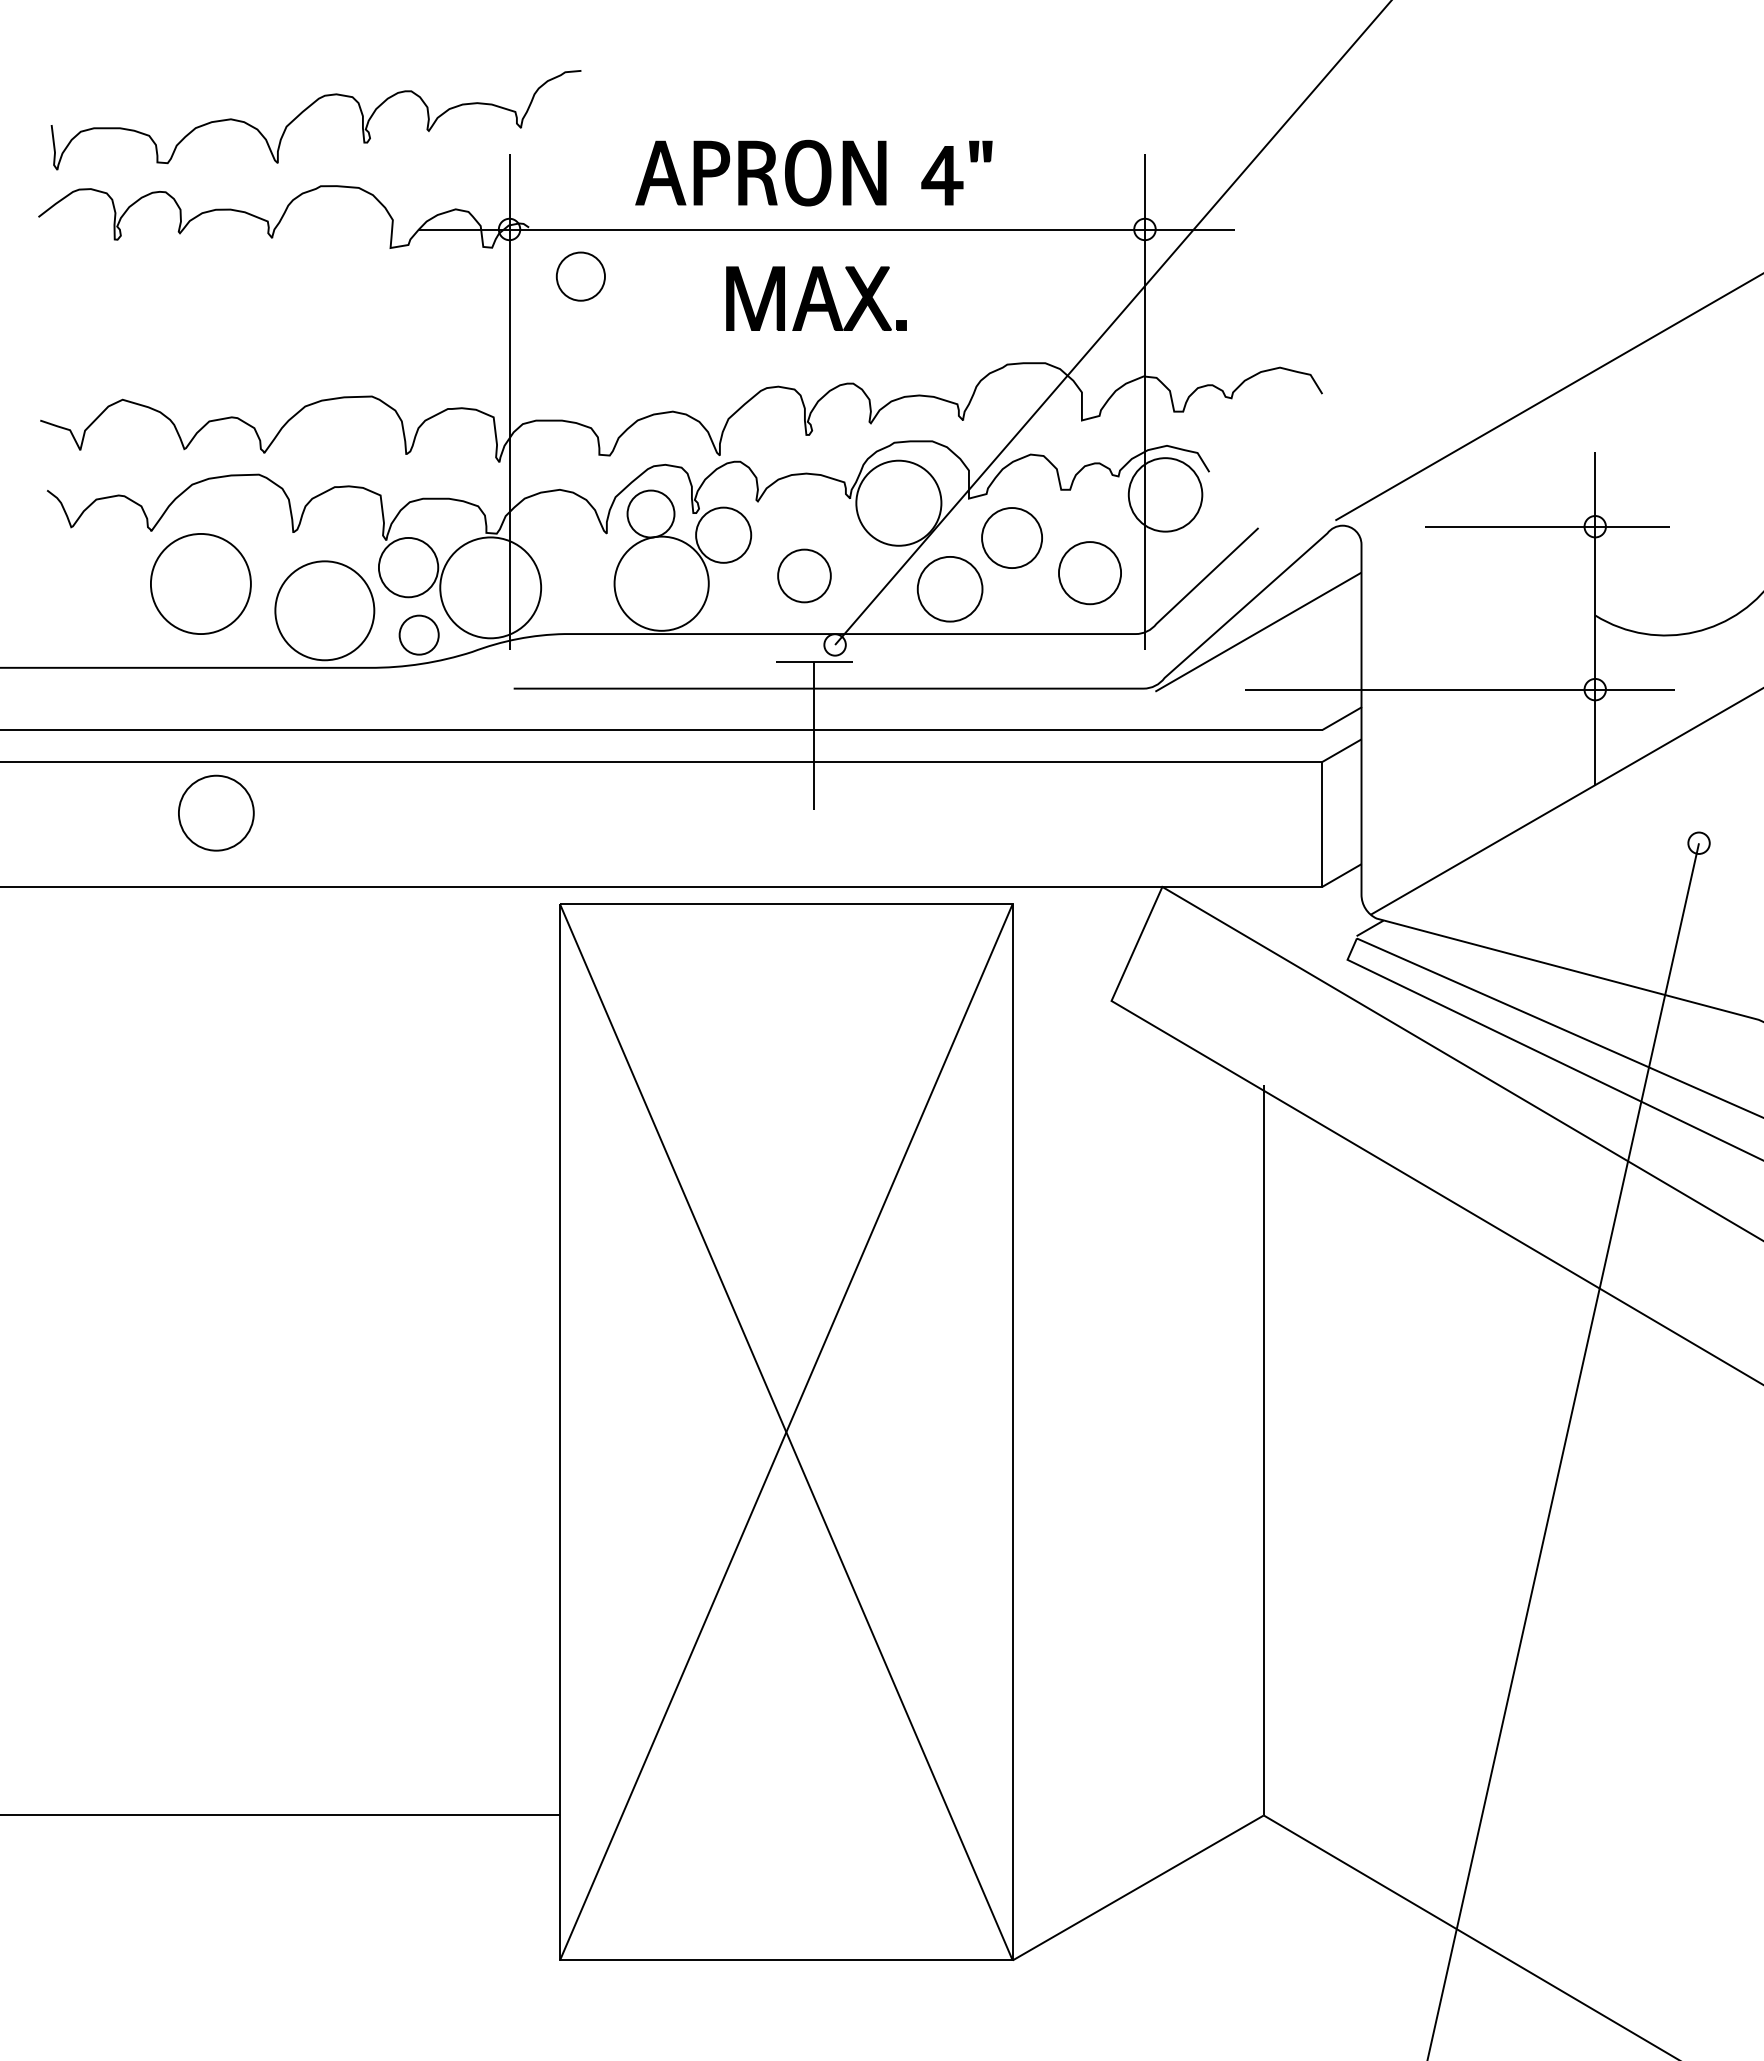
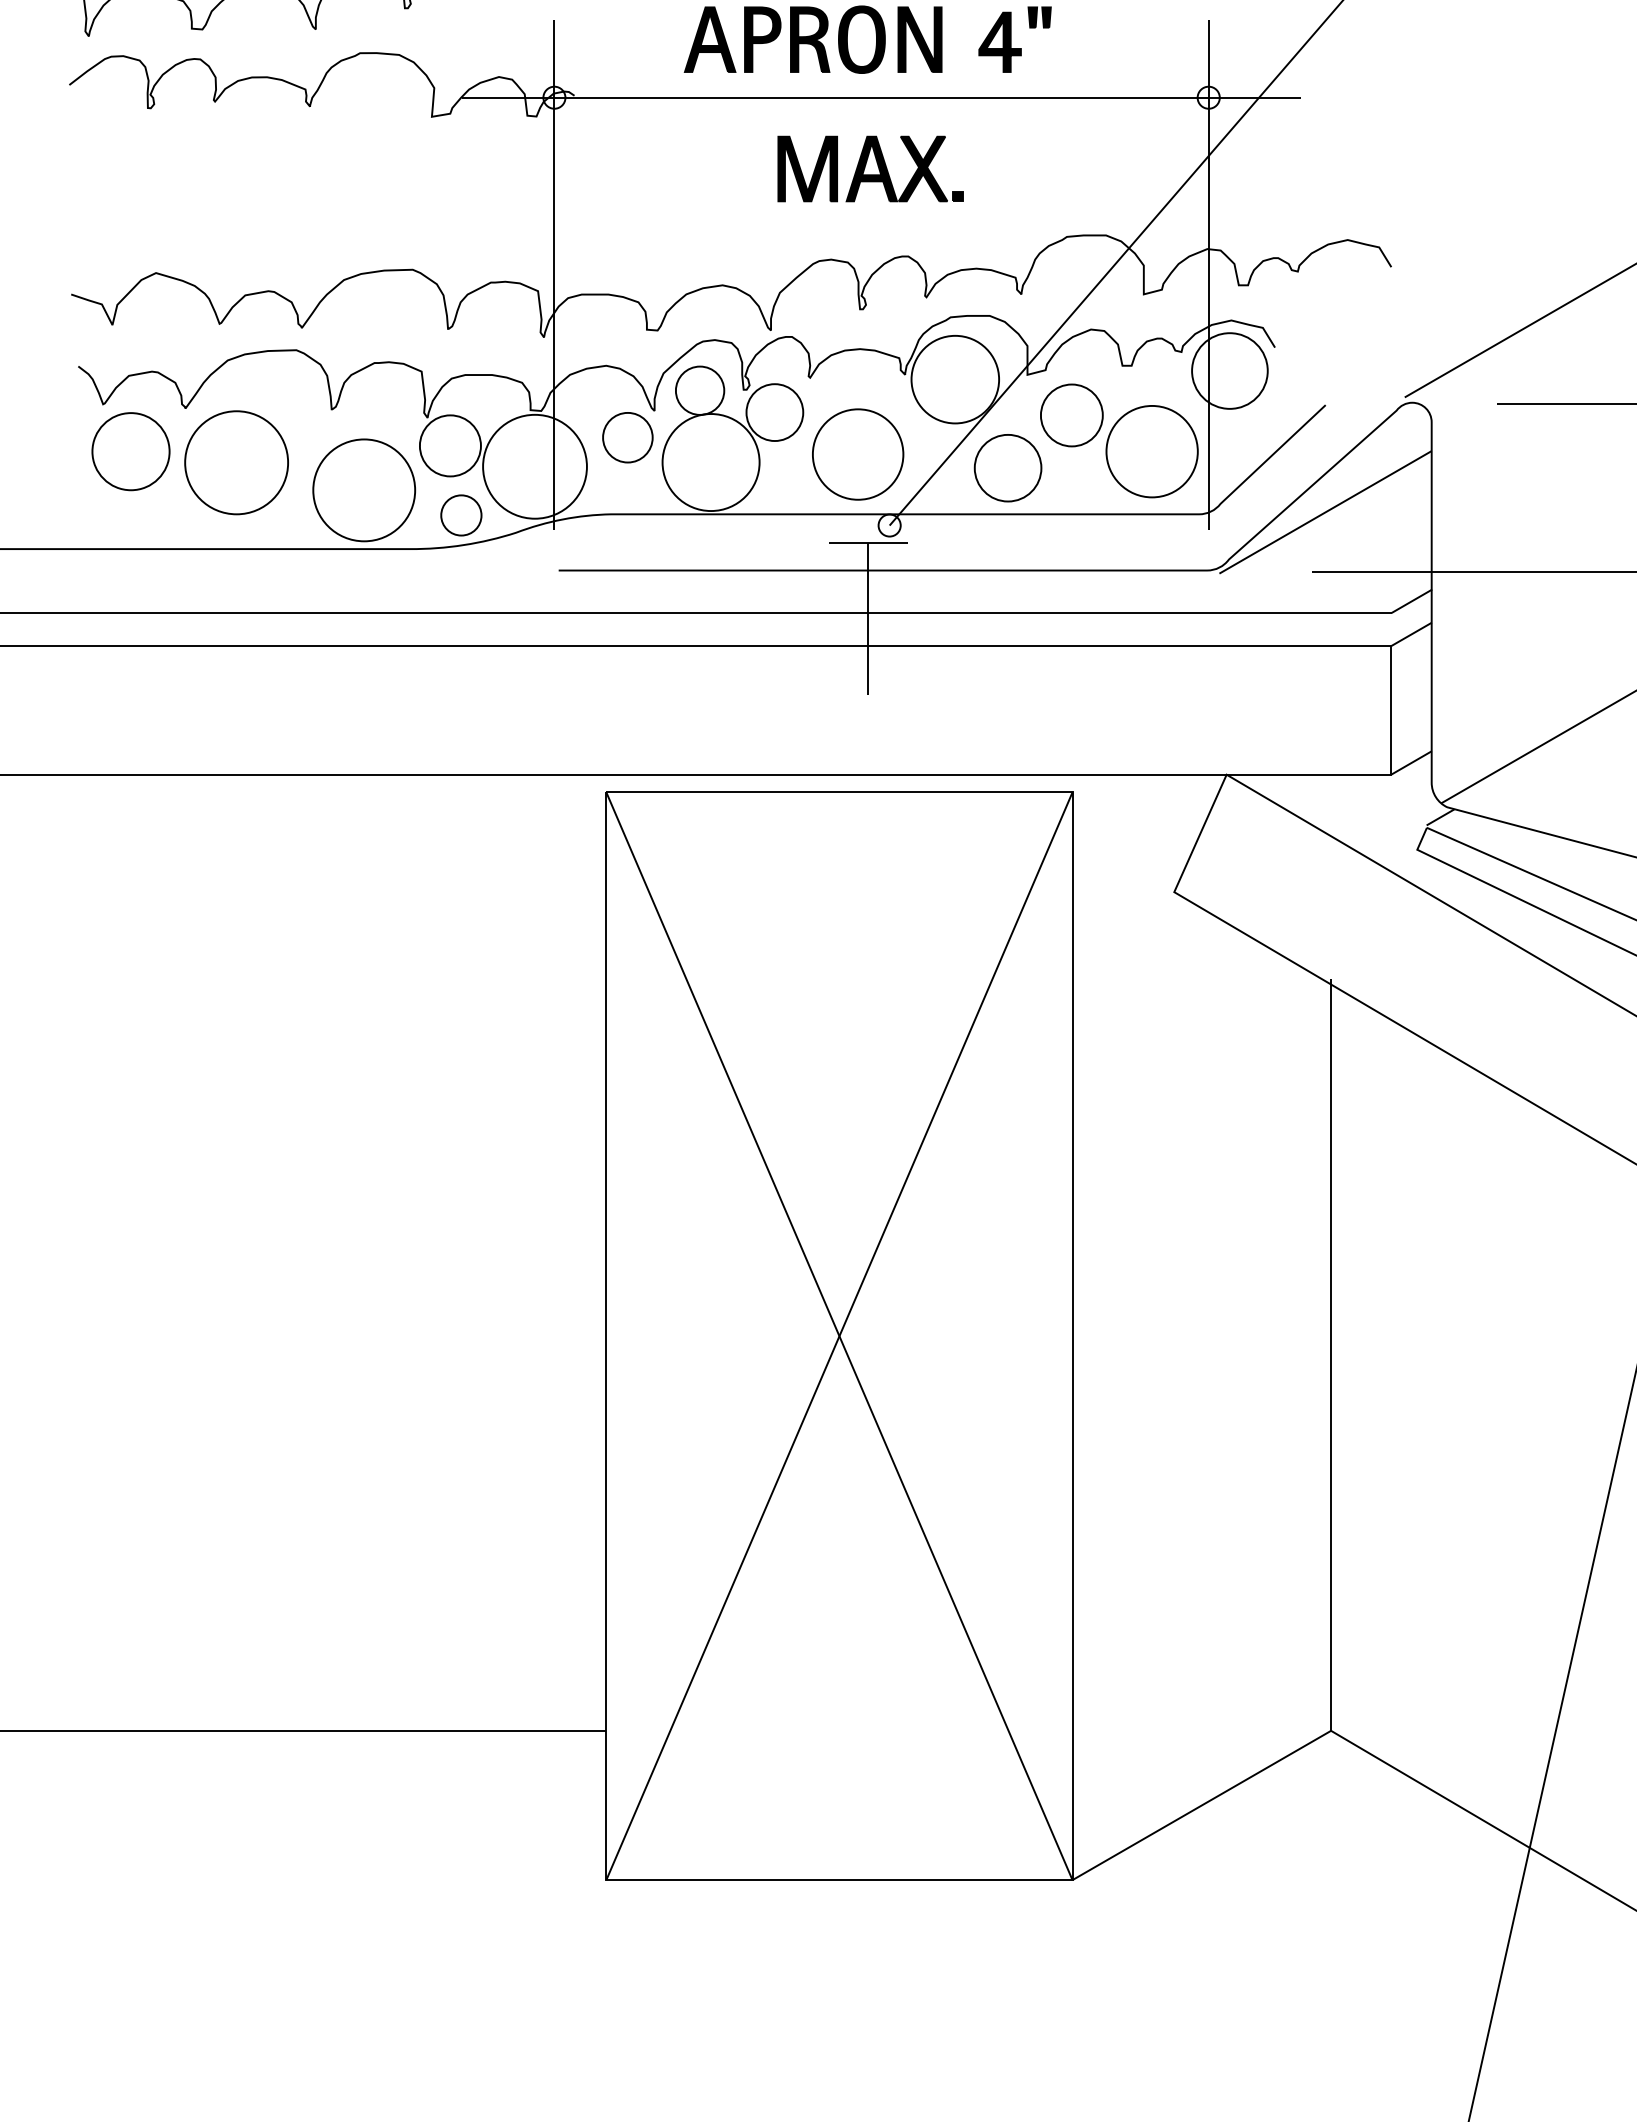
part: (580, 276) -> (627, 437), moved
part: (1089, 572) -> (1151, 450), size x1.43
part: (804, 575) -> (858, 454), size x1.67
part: (216, 812) -> (131, 450), moved

